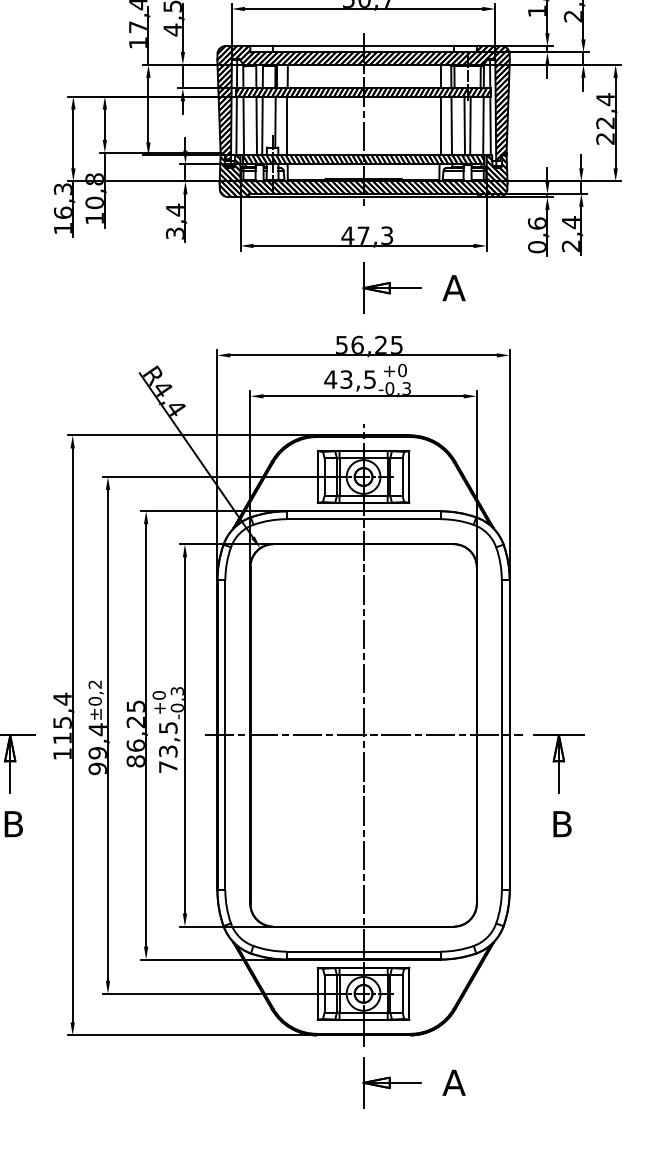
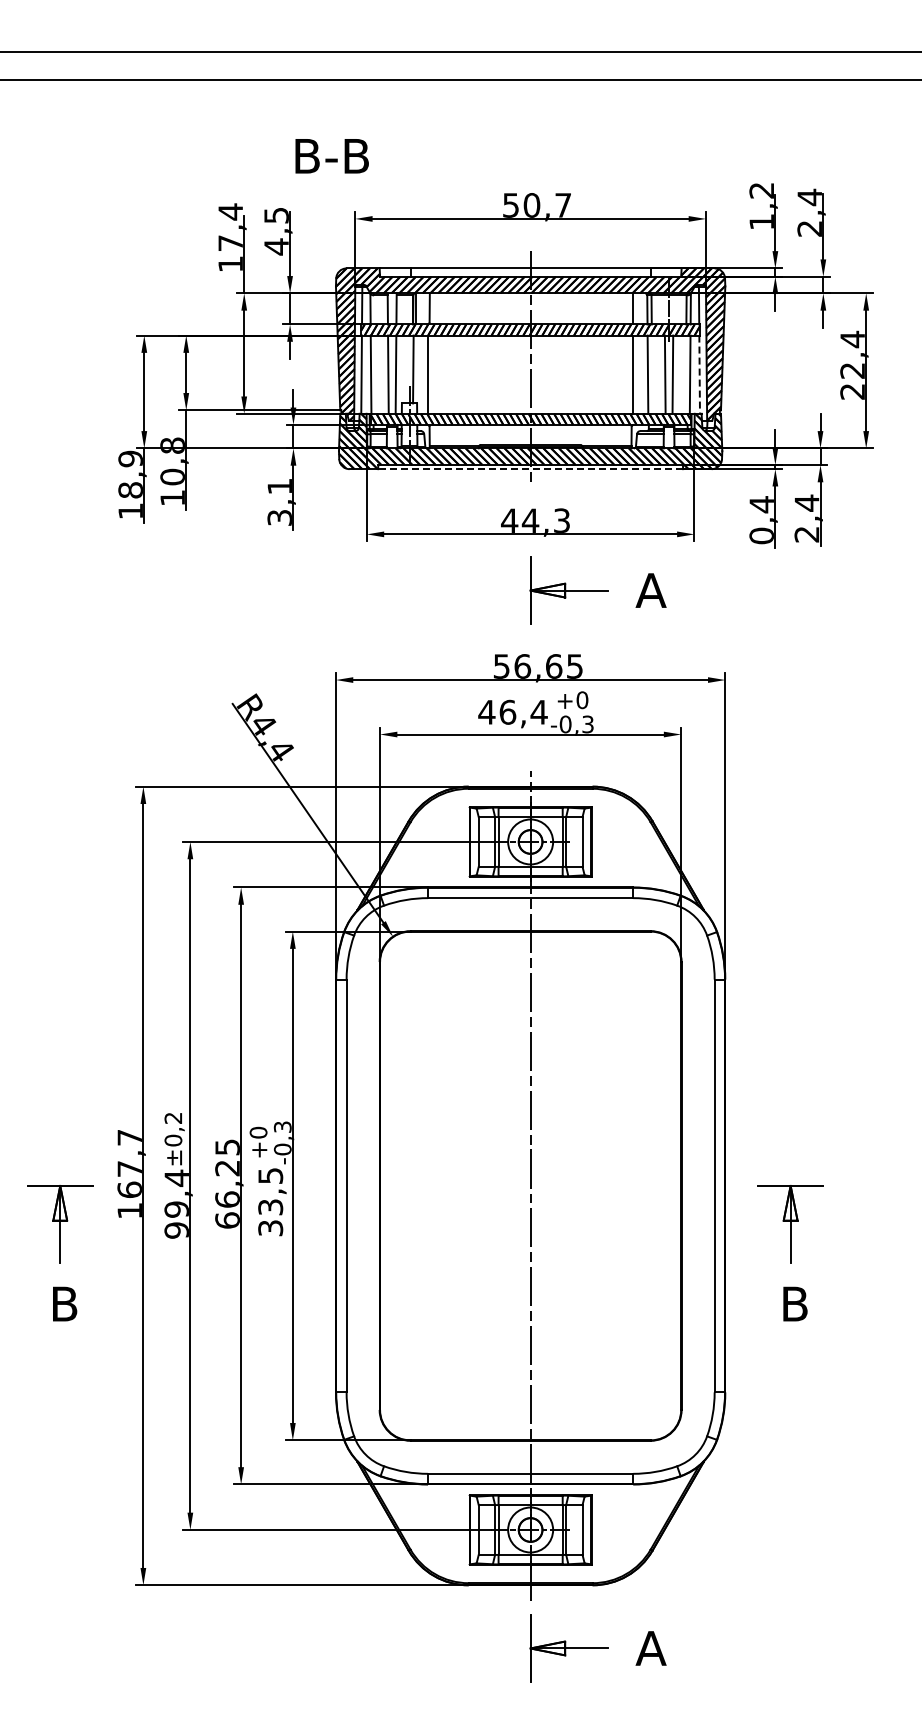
line: (490, 126) -> (699, 375), solid -> dashed
line: (363, 197) -> (530, 469), solid -> dashed
text: (63, 200) -> (130, 474), 16,3 -> 18,9
text: (174, 209) -> (279, 486), 3,4 -> 3,1
text: (537, 223) -> (761, 504), 0,6 -> 0,4
text: (363, 235) -> (530, 520), 47,3 -> 44,3
text: (381, 345) -> (554, 666), 56,25 -> 56,65
text: (358, 379) -> (523, 711), 43,5 -> 46,4
text: (62, 718) -> (129, 1163), 115,4 -> 167,7
line: (363, 735) -> (530, 1185), removed
text: (135, 761) -> (227, 1220), 86,25 -> 66,25
text: (168, 767) -> (270, 1228), 73,5 -> 33,5

